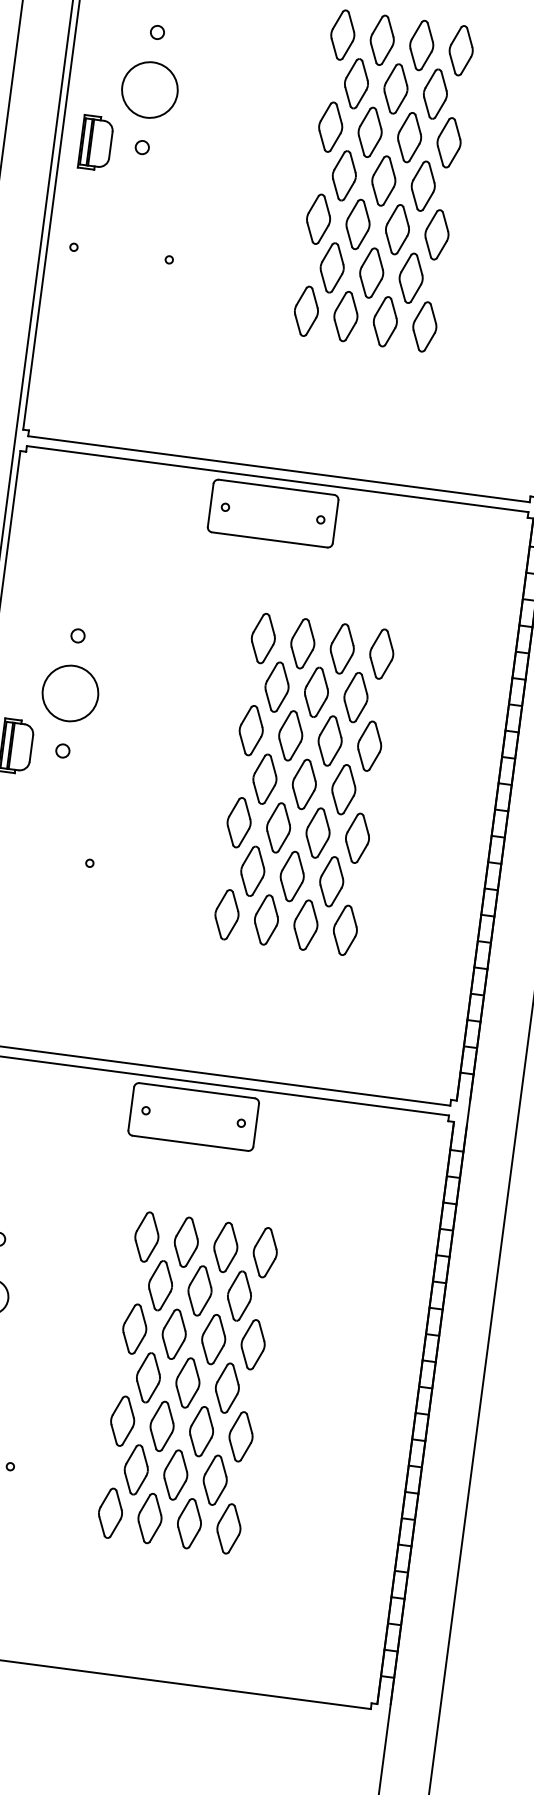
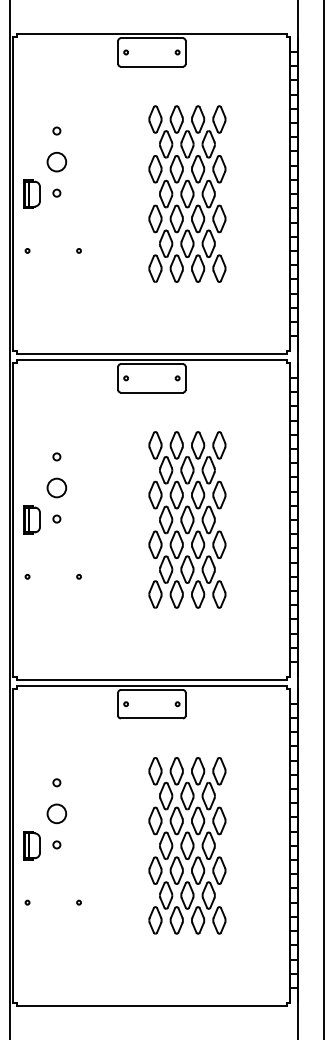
circle: (149, 88) -> (56, 161), size x0.62
circle: (69, 692) -> (56, 487), size x0.62
part: (188, 1382) -> (187, 845), moved

